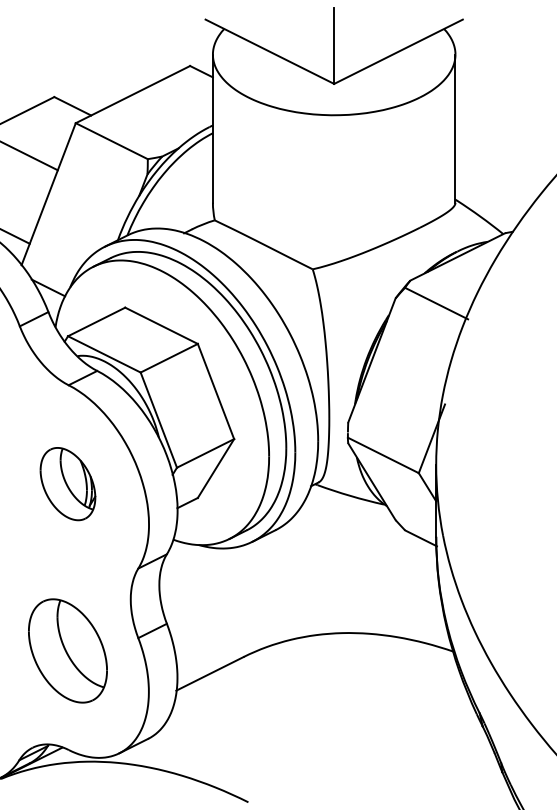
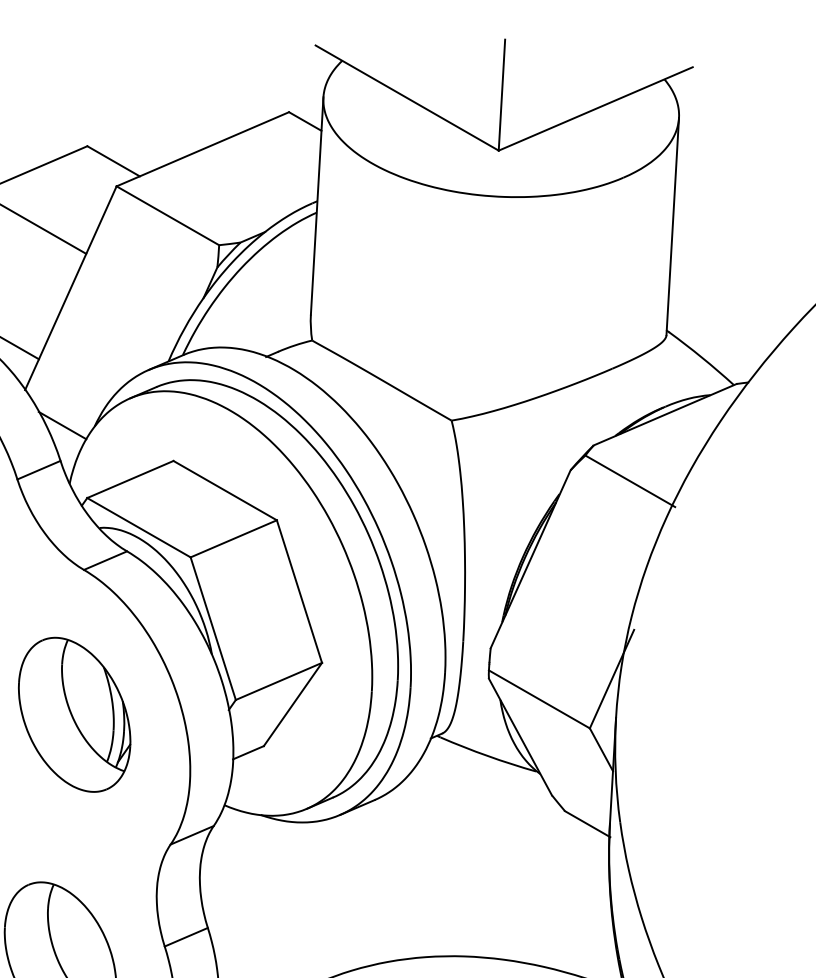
part: (67, 483) -> (73, 713), size x1.43

